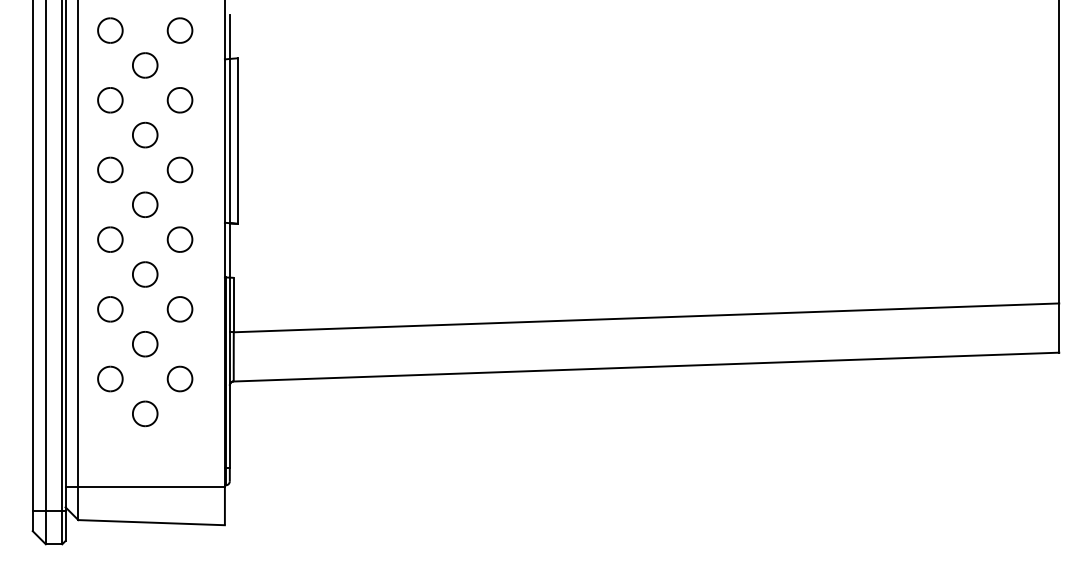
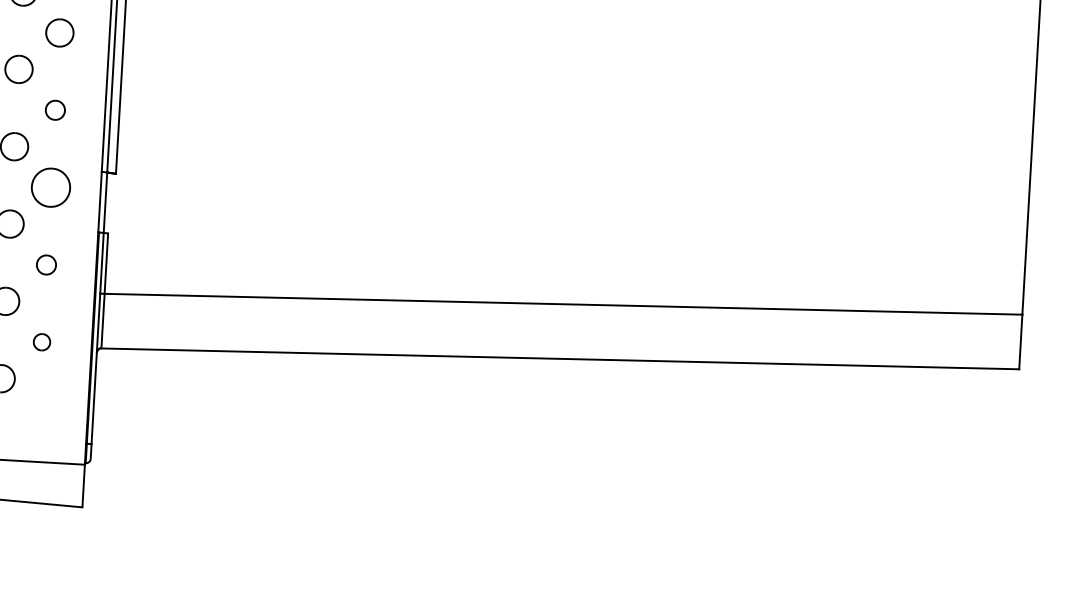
part: (179, 169) -> (54, 109), size x0.7
part: (179, 239) -> (50, 187), size x1.4
part: (179, 309) -> (45, 265), size x0.7
part: (179, 378) -> (41, 341), size x0.6

